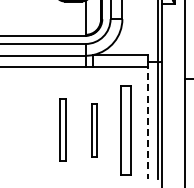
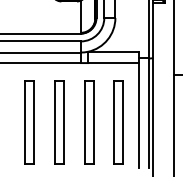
line: (147, 120) -> (139, 113), dashed -> solid
part: (31, 130) -> (29, 122), added
part: (62, 130) -> (59, 122), size x1.43
part: (94, 130) -> (89, 122), size x1.67

